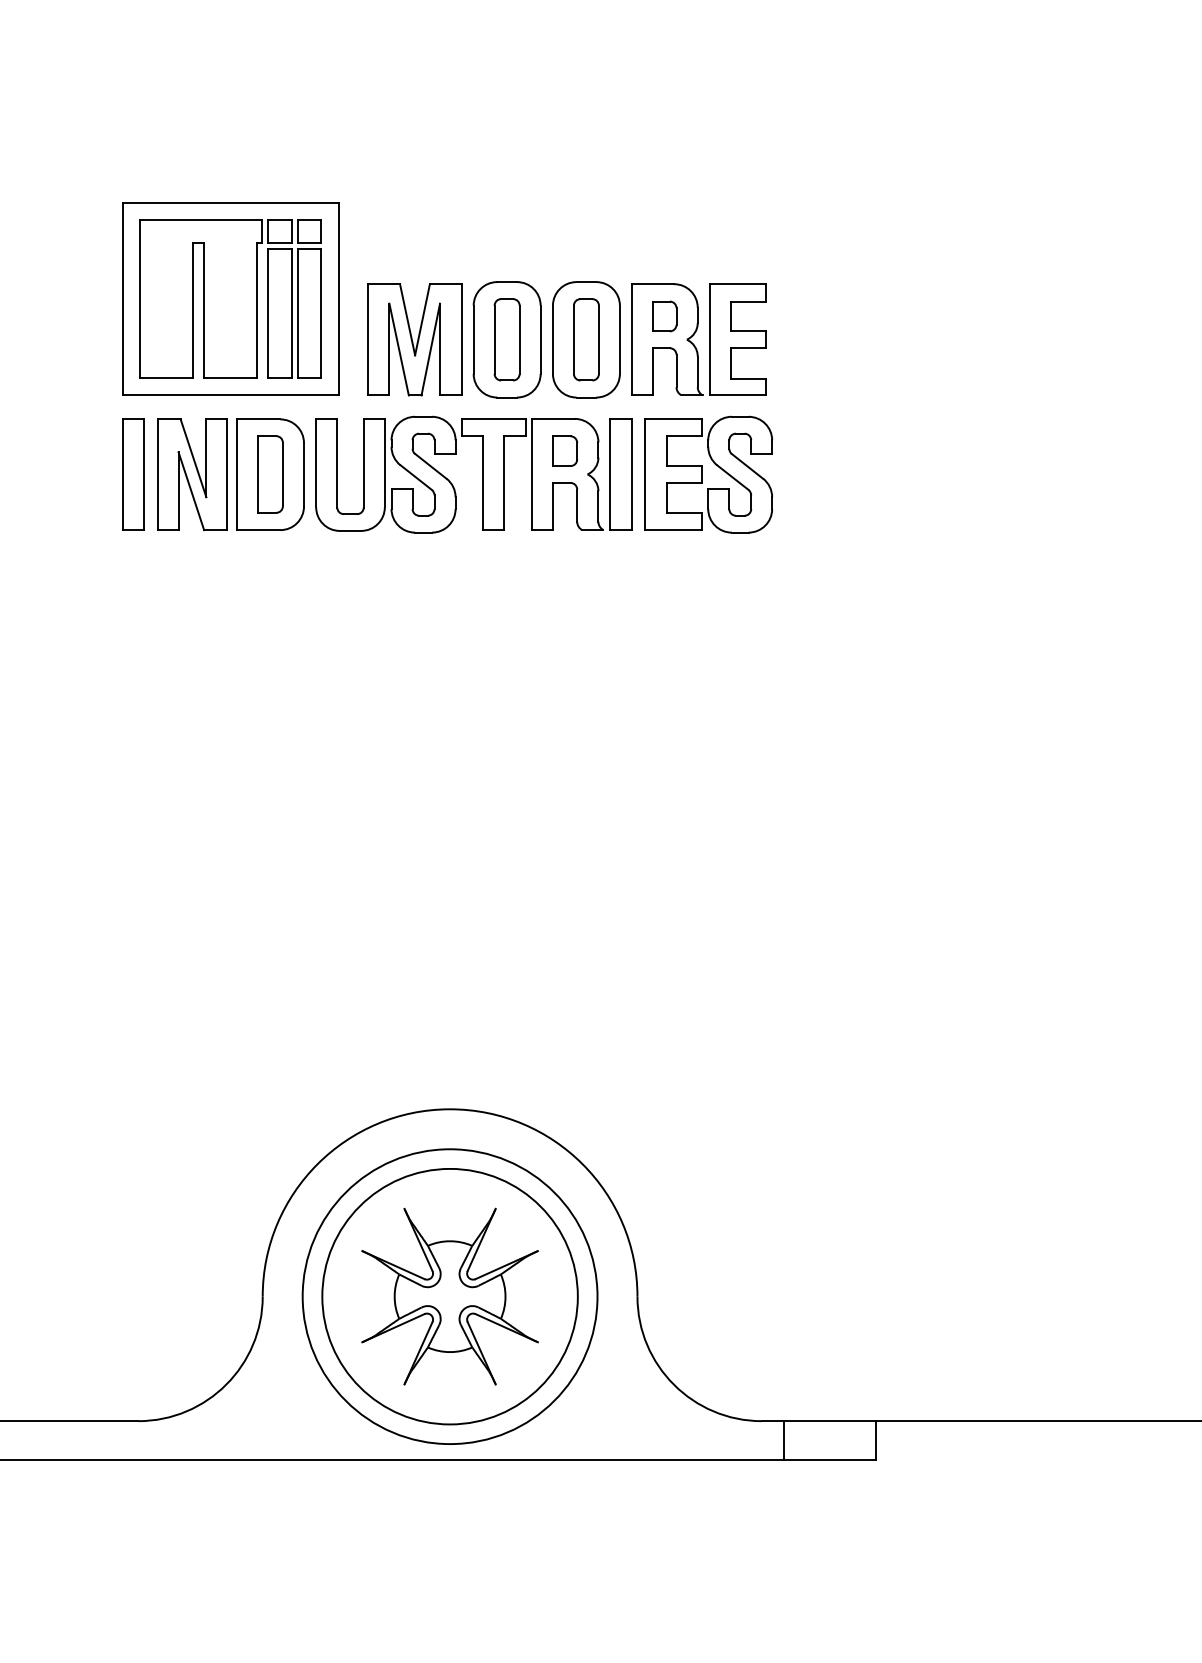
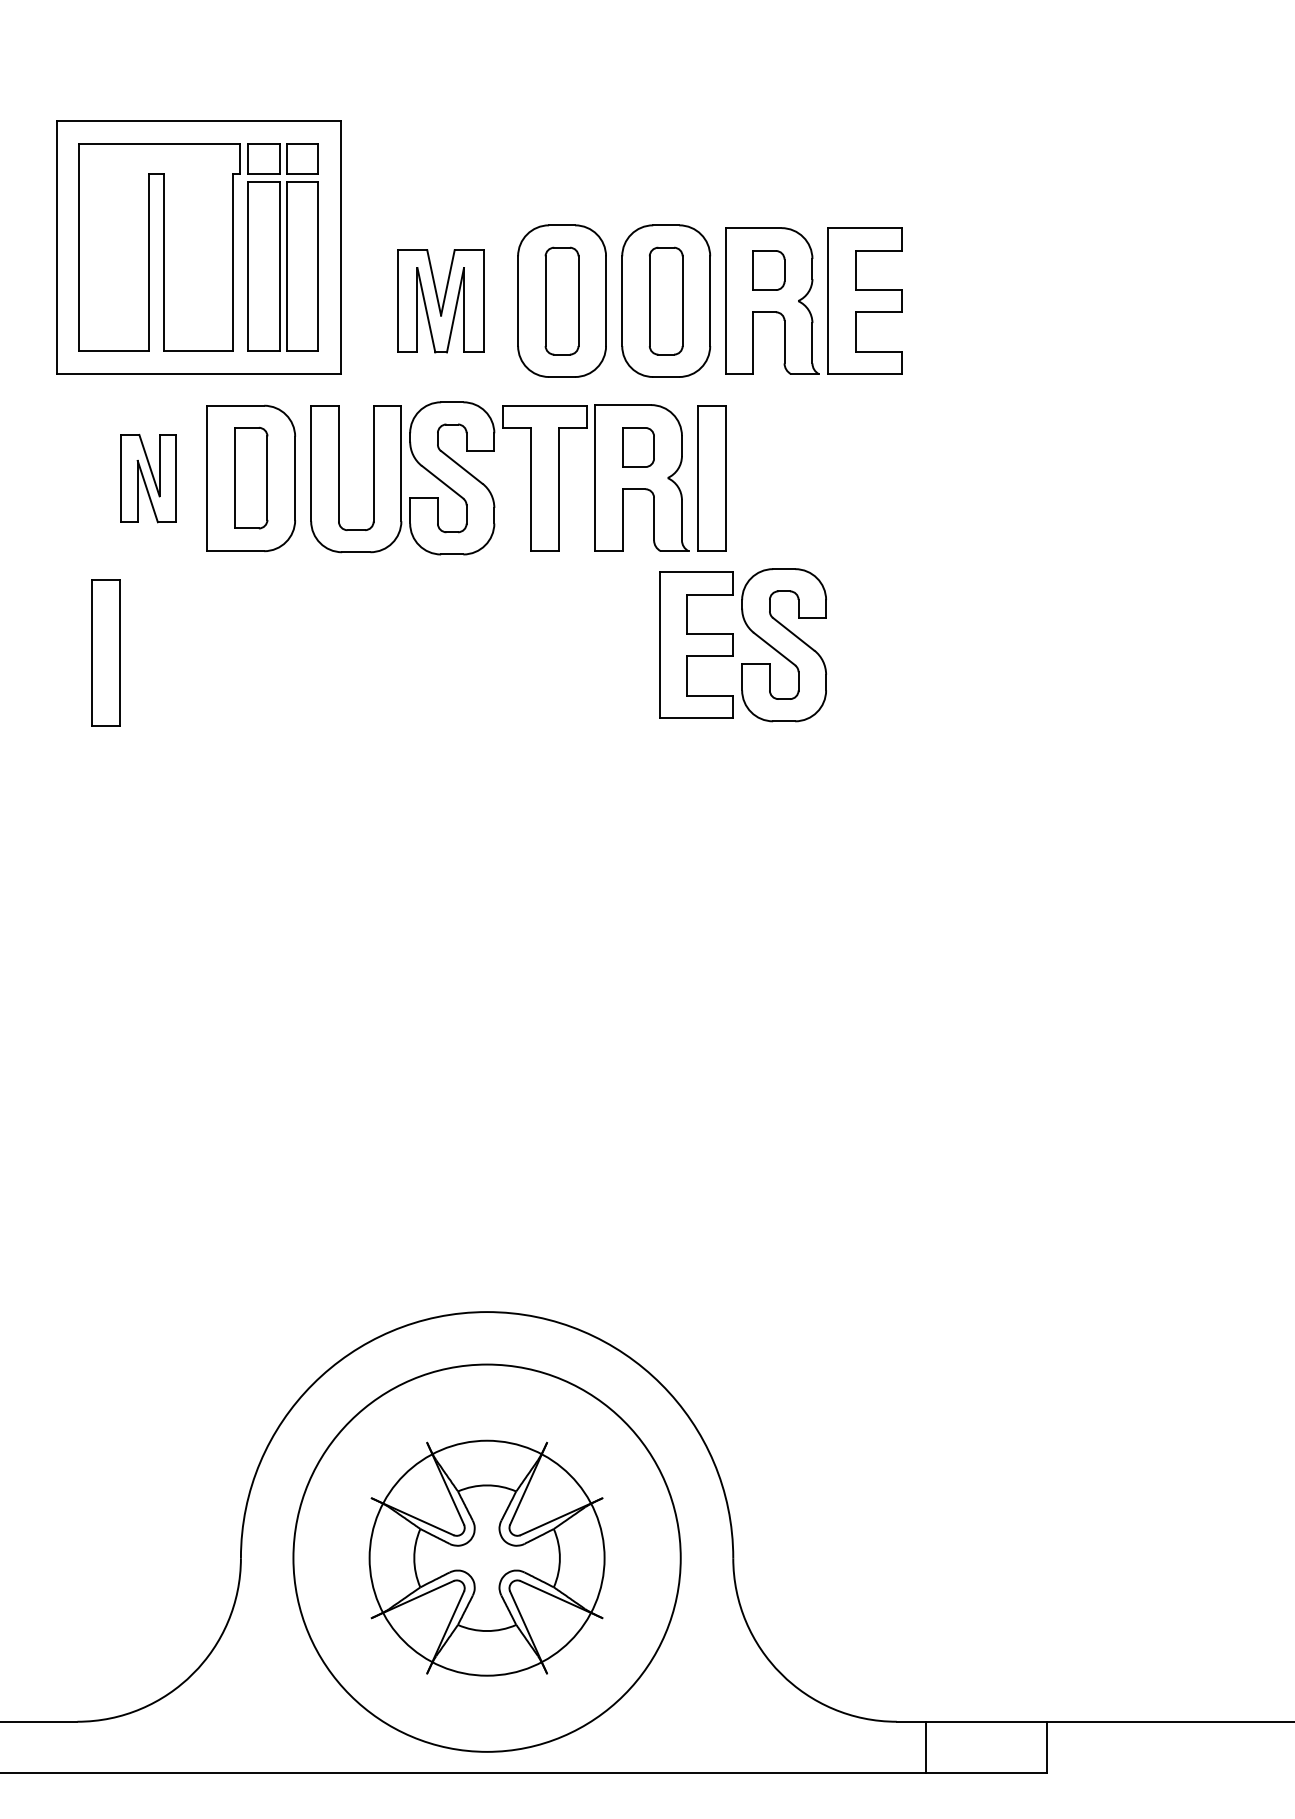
part: (414, 339) -> (440, 300), size x0.7
part: (133, 474) -> (106, 652), moved
part: (192, 474) -> (148, 478), size x0.6
part: (708, 474) -> (742, 644), moved
circle: (449, 1296) -> (486, 1557), size x0.7

